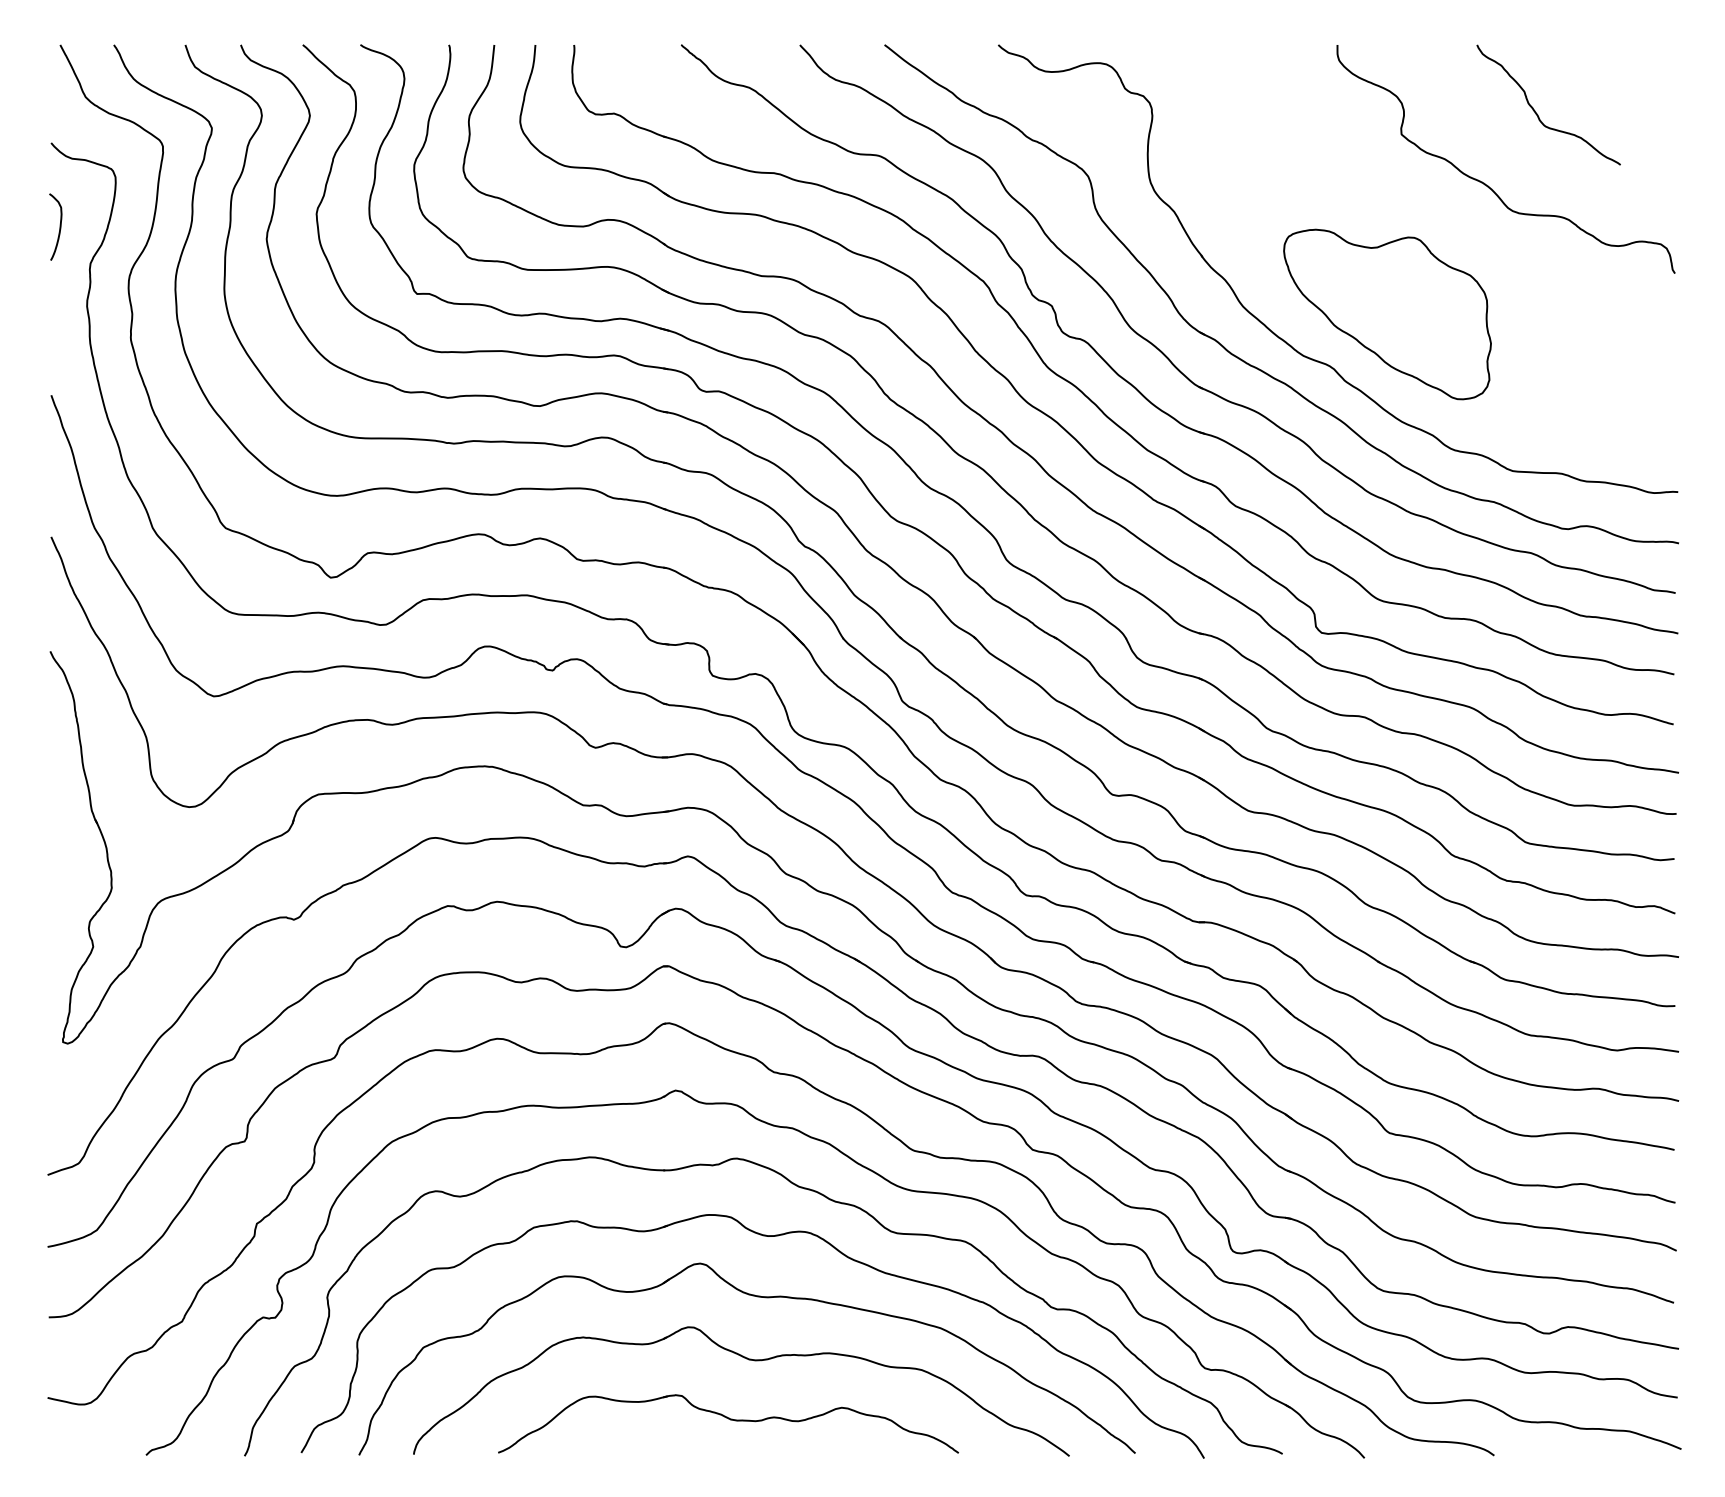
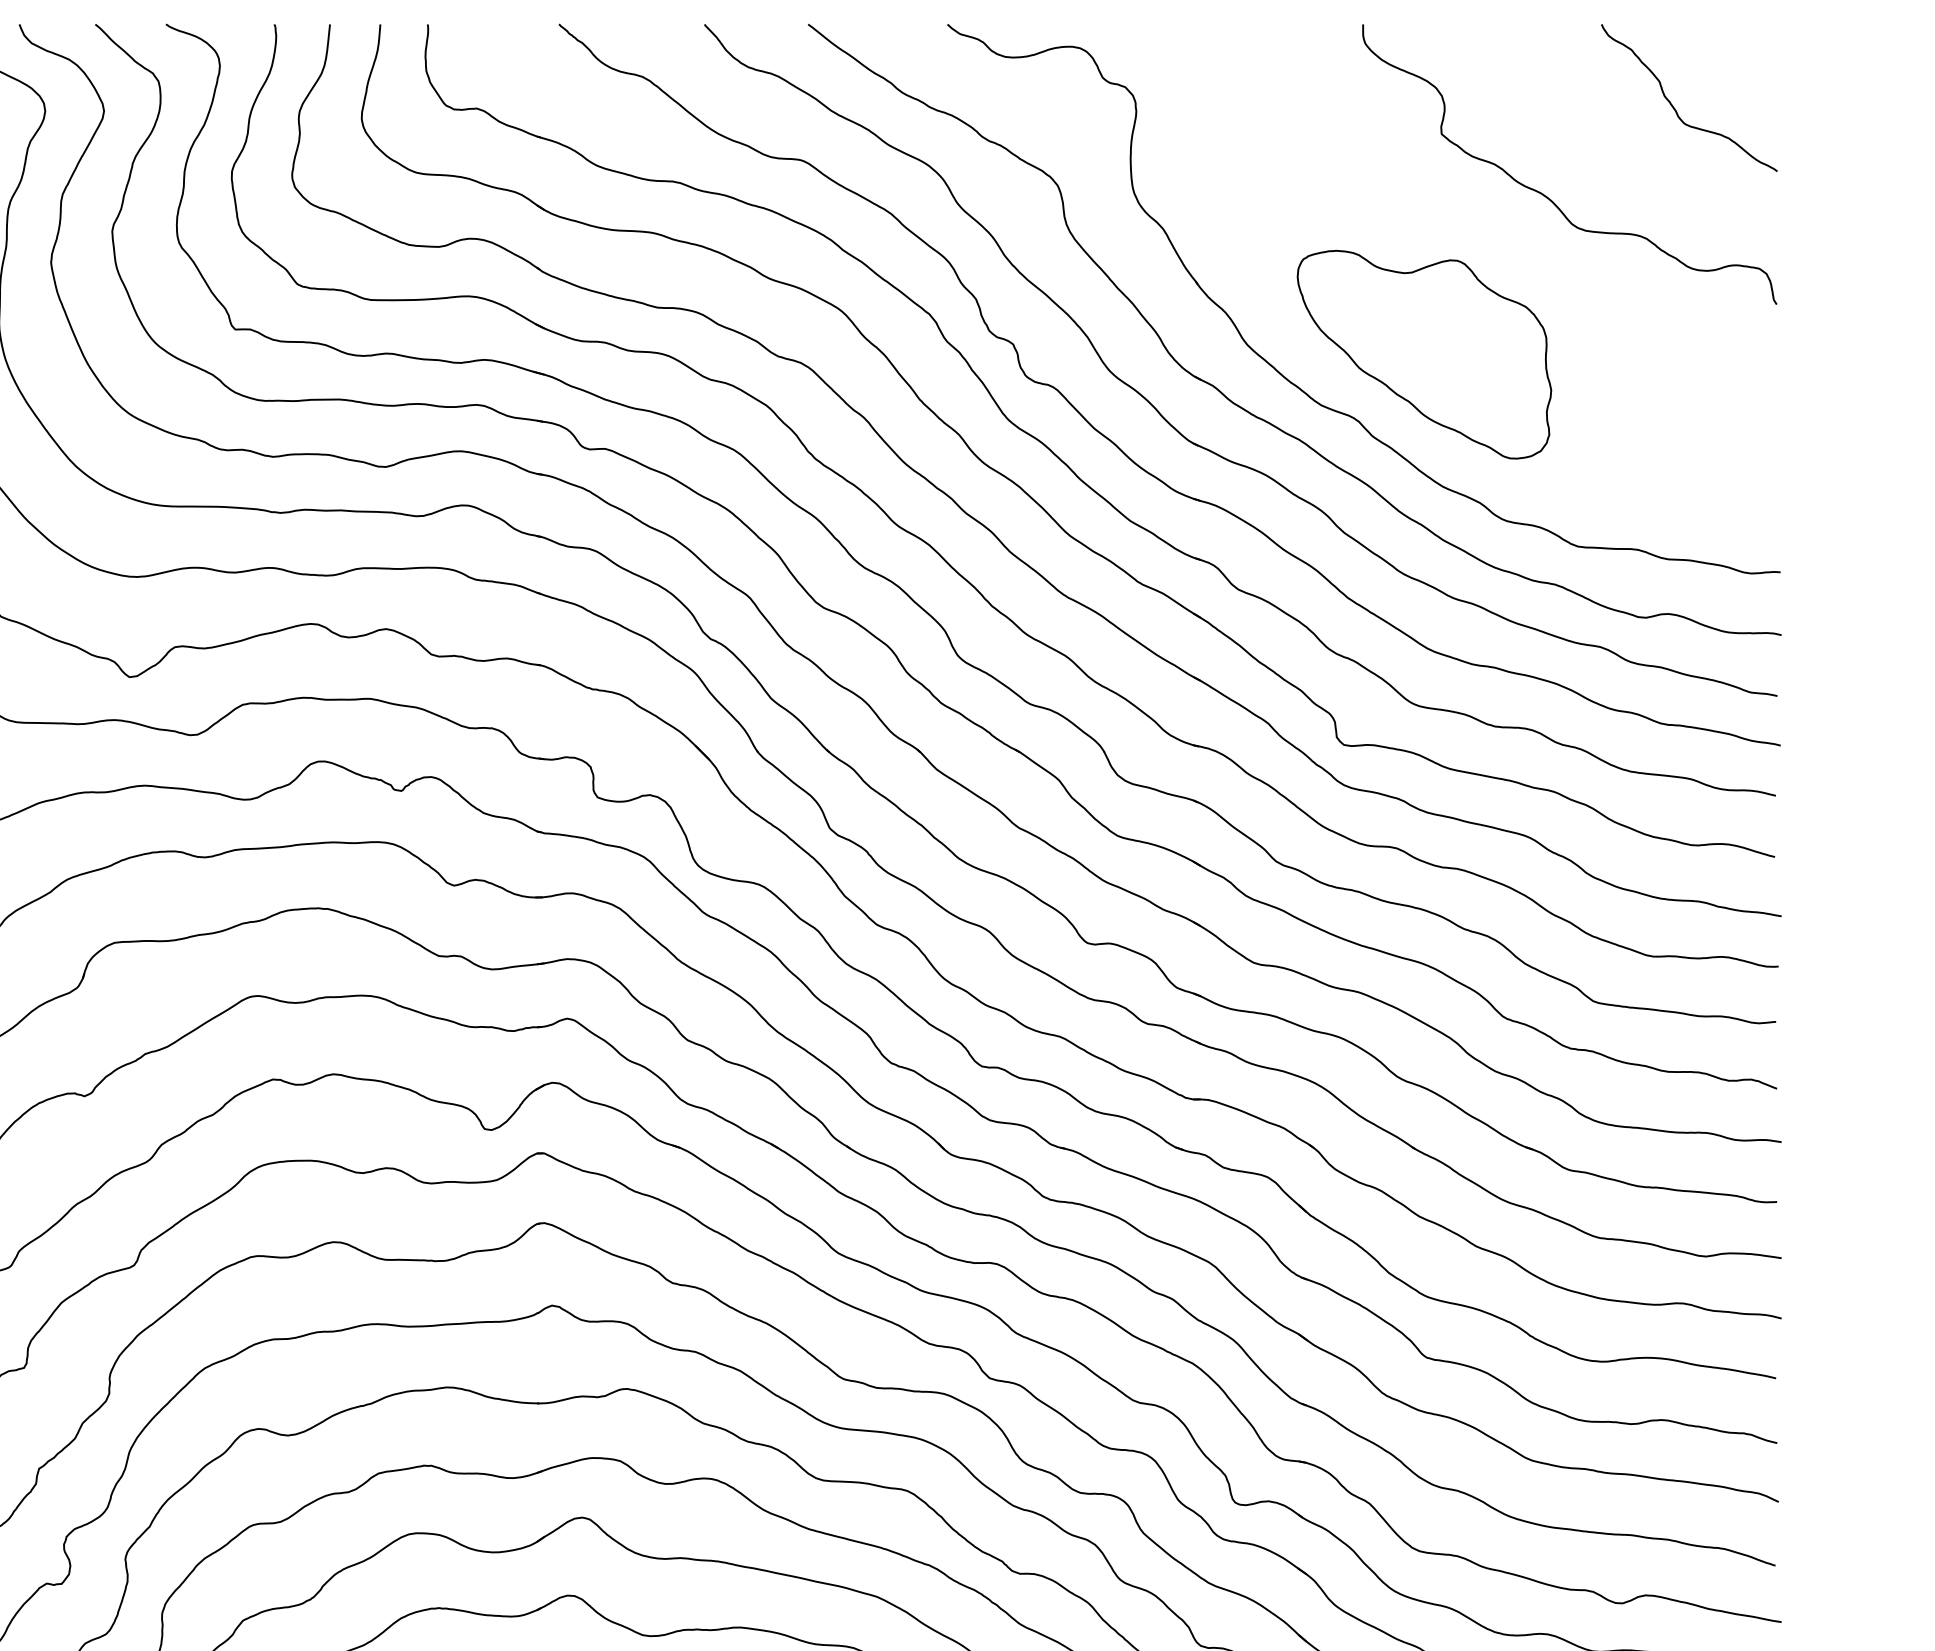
curve: (1537, 113) -> (1675, 108), moved

